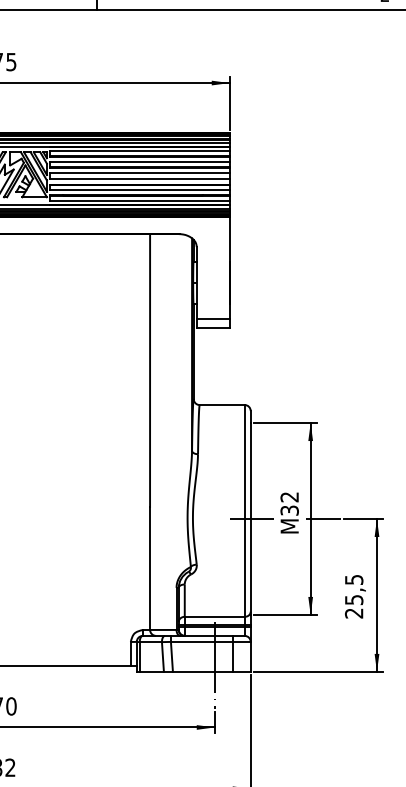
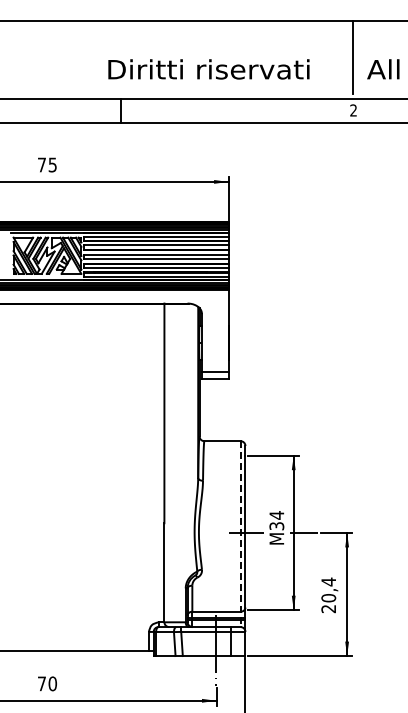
text: (289, 497) -> (276, 515), 32 -> 34
line: (244, 520) -> (240, 534), solid -> dashed
text: (353, 589) -> (328, 589), 25,5 -> 20,4

